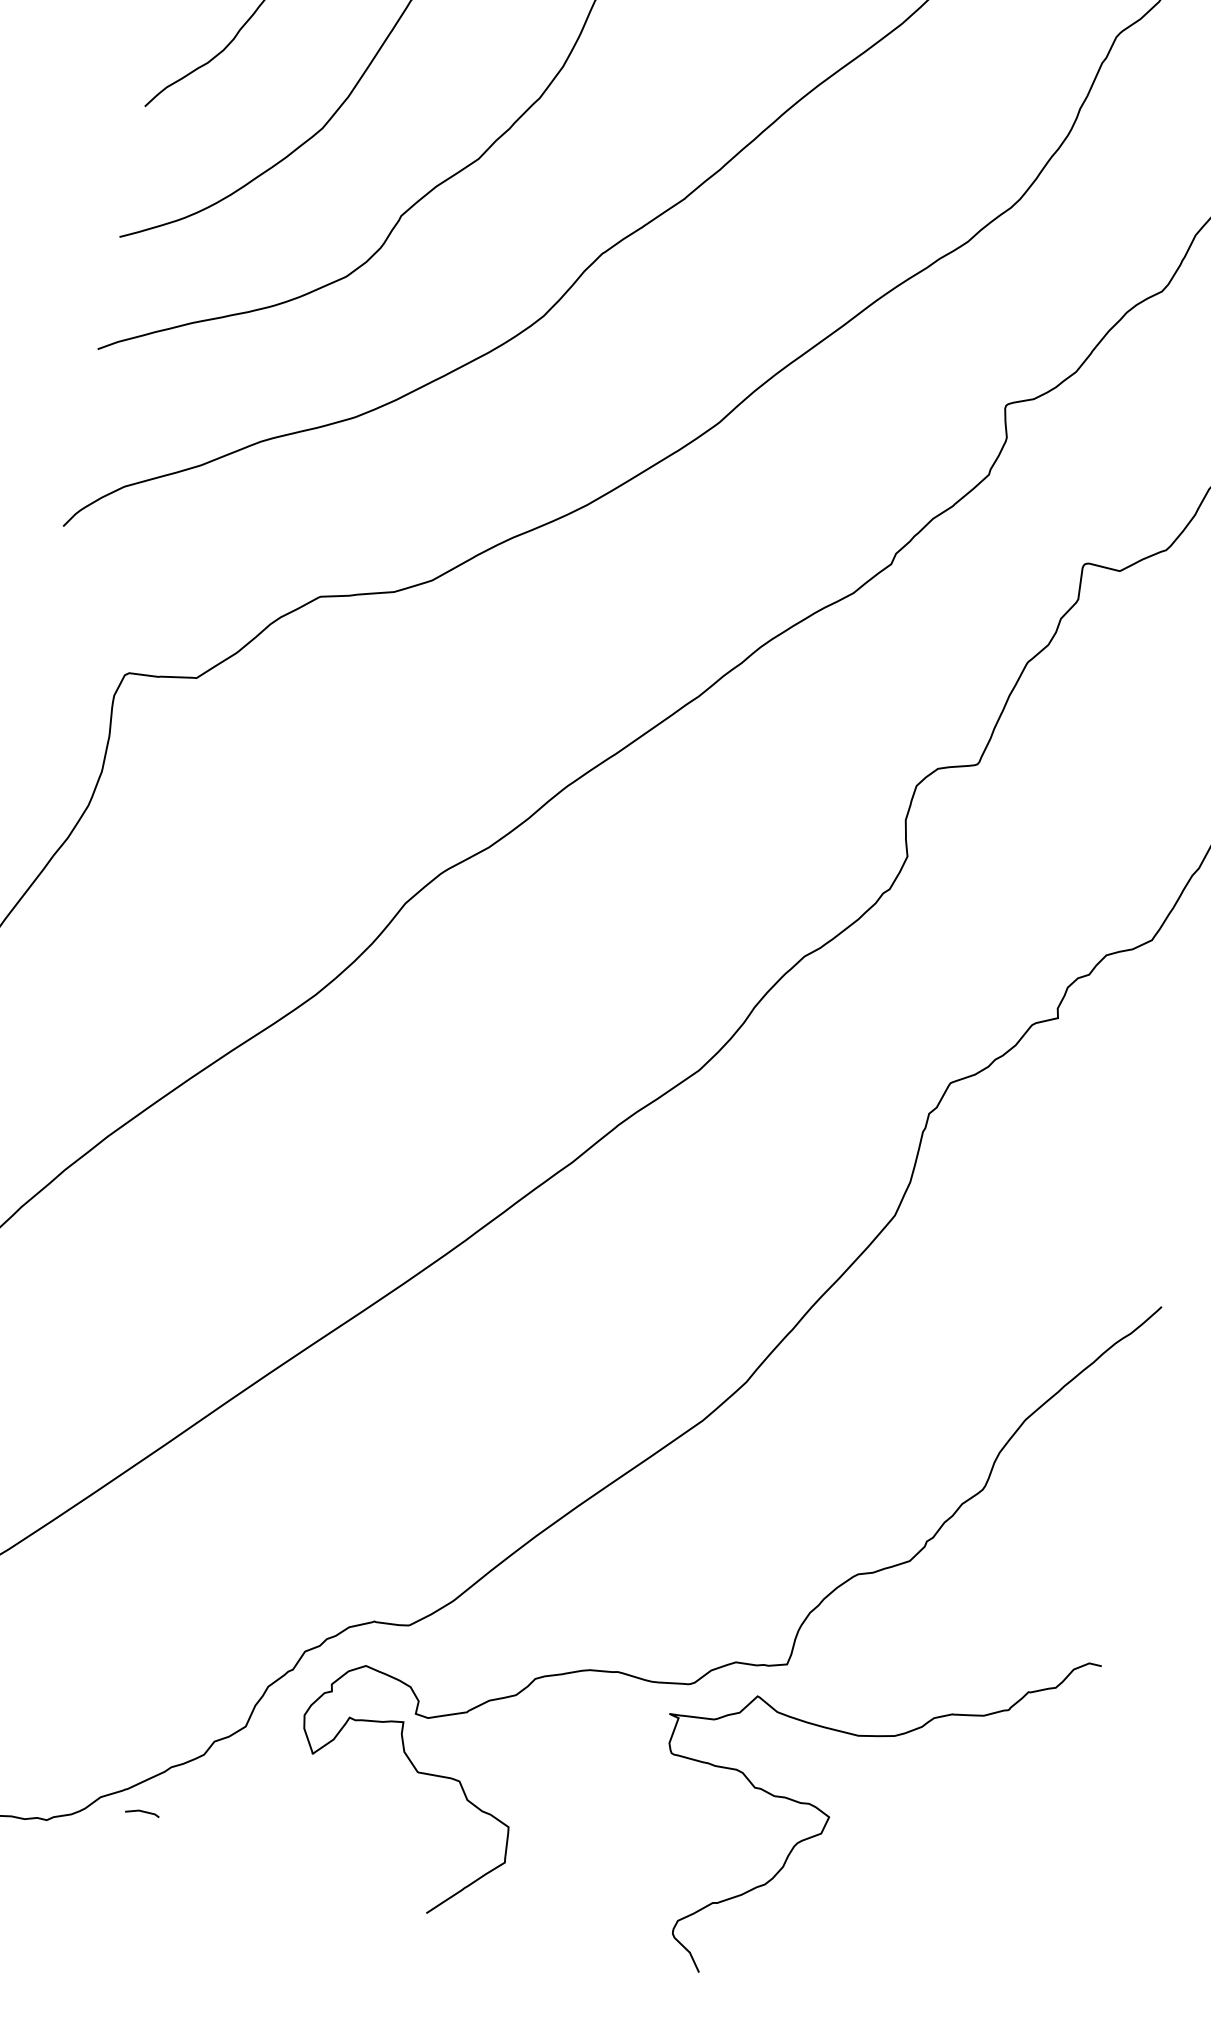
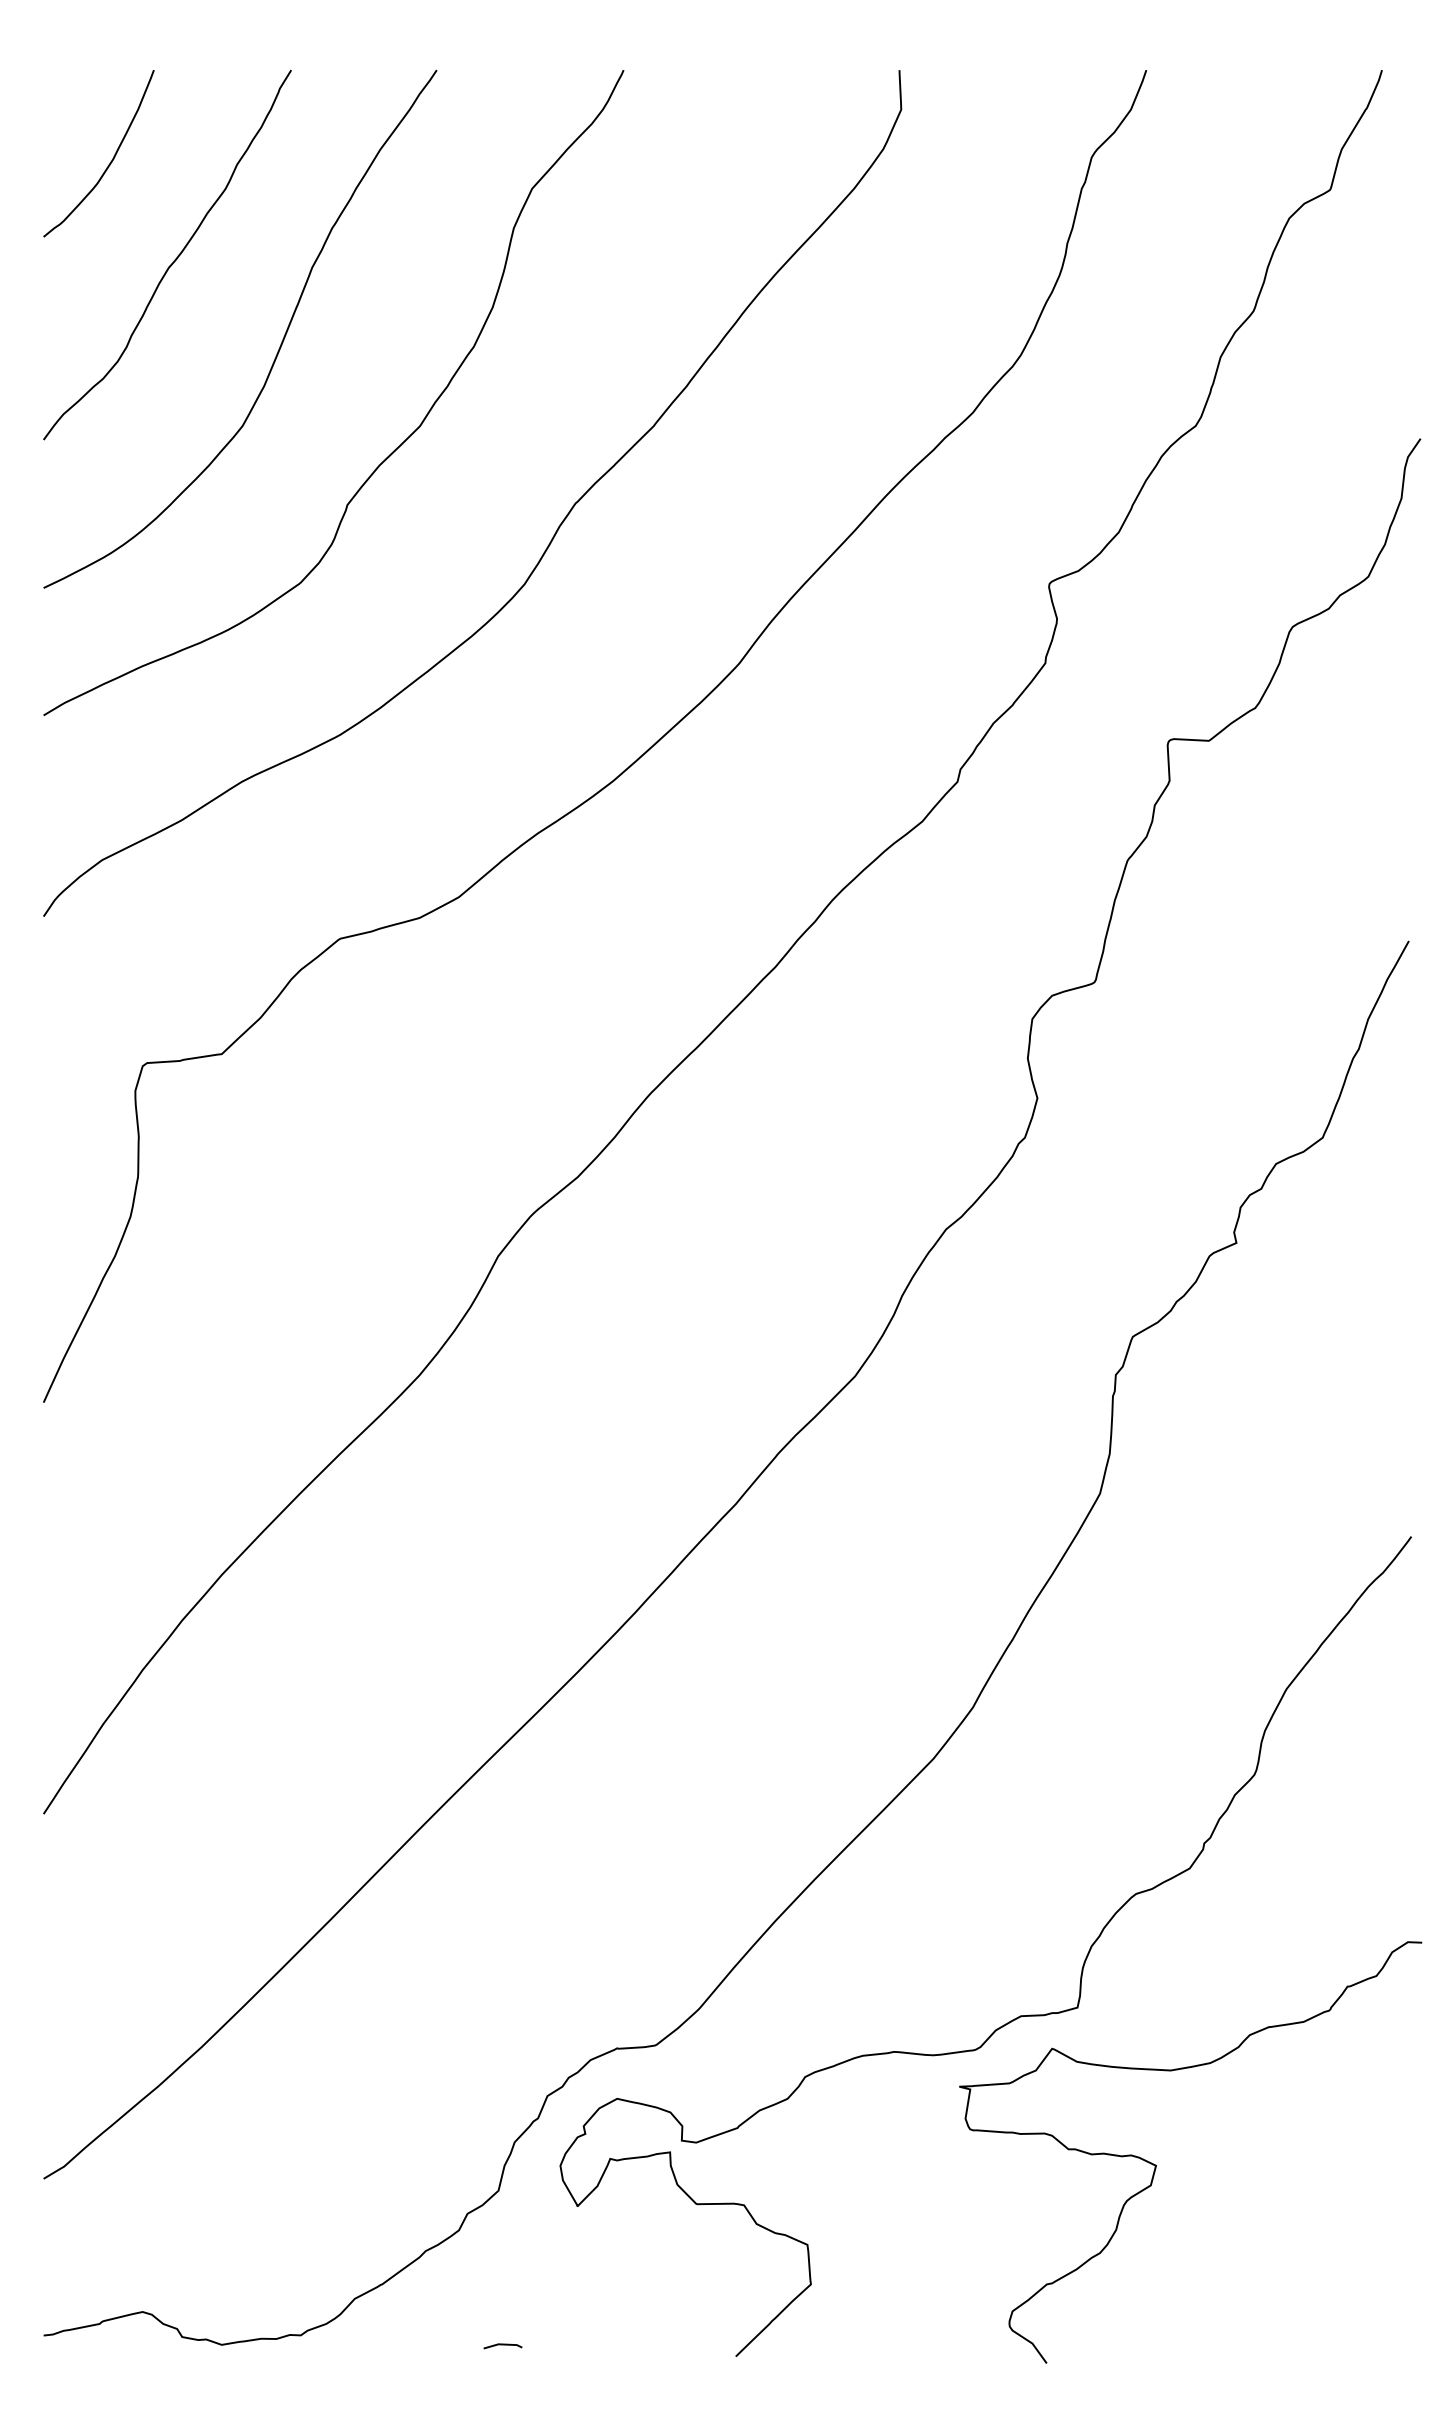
line: (142, 1812) -> (502, 2345), moved

